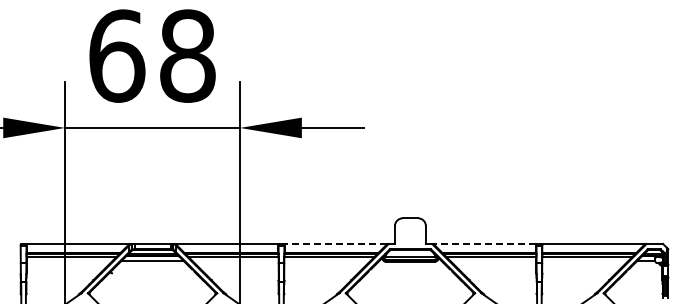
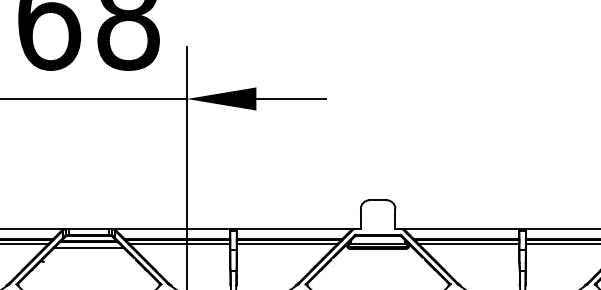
line: (335, 244) -> (294, 229), dashed -> solid
line: (484, 244) -> (461, 229), dashed -> solid

